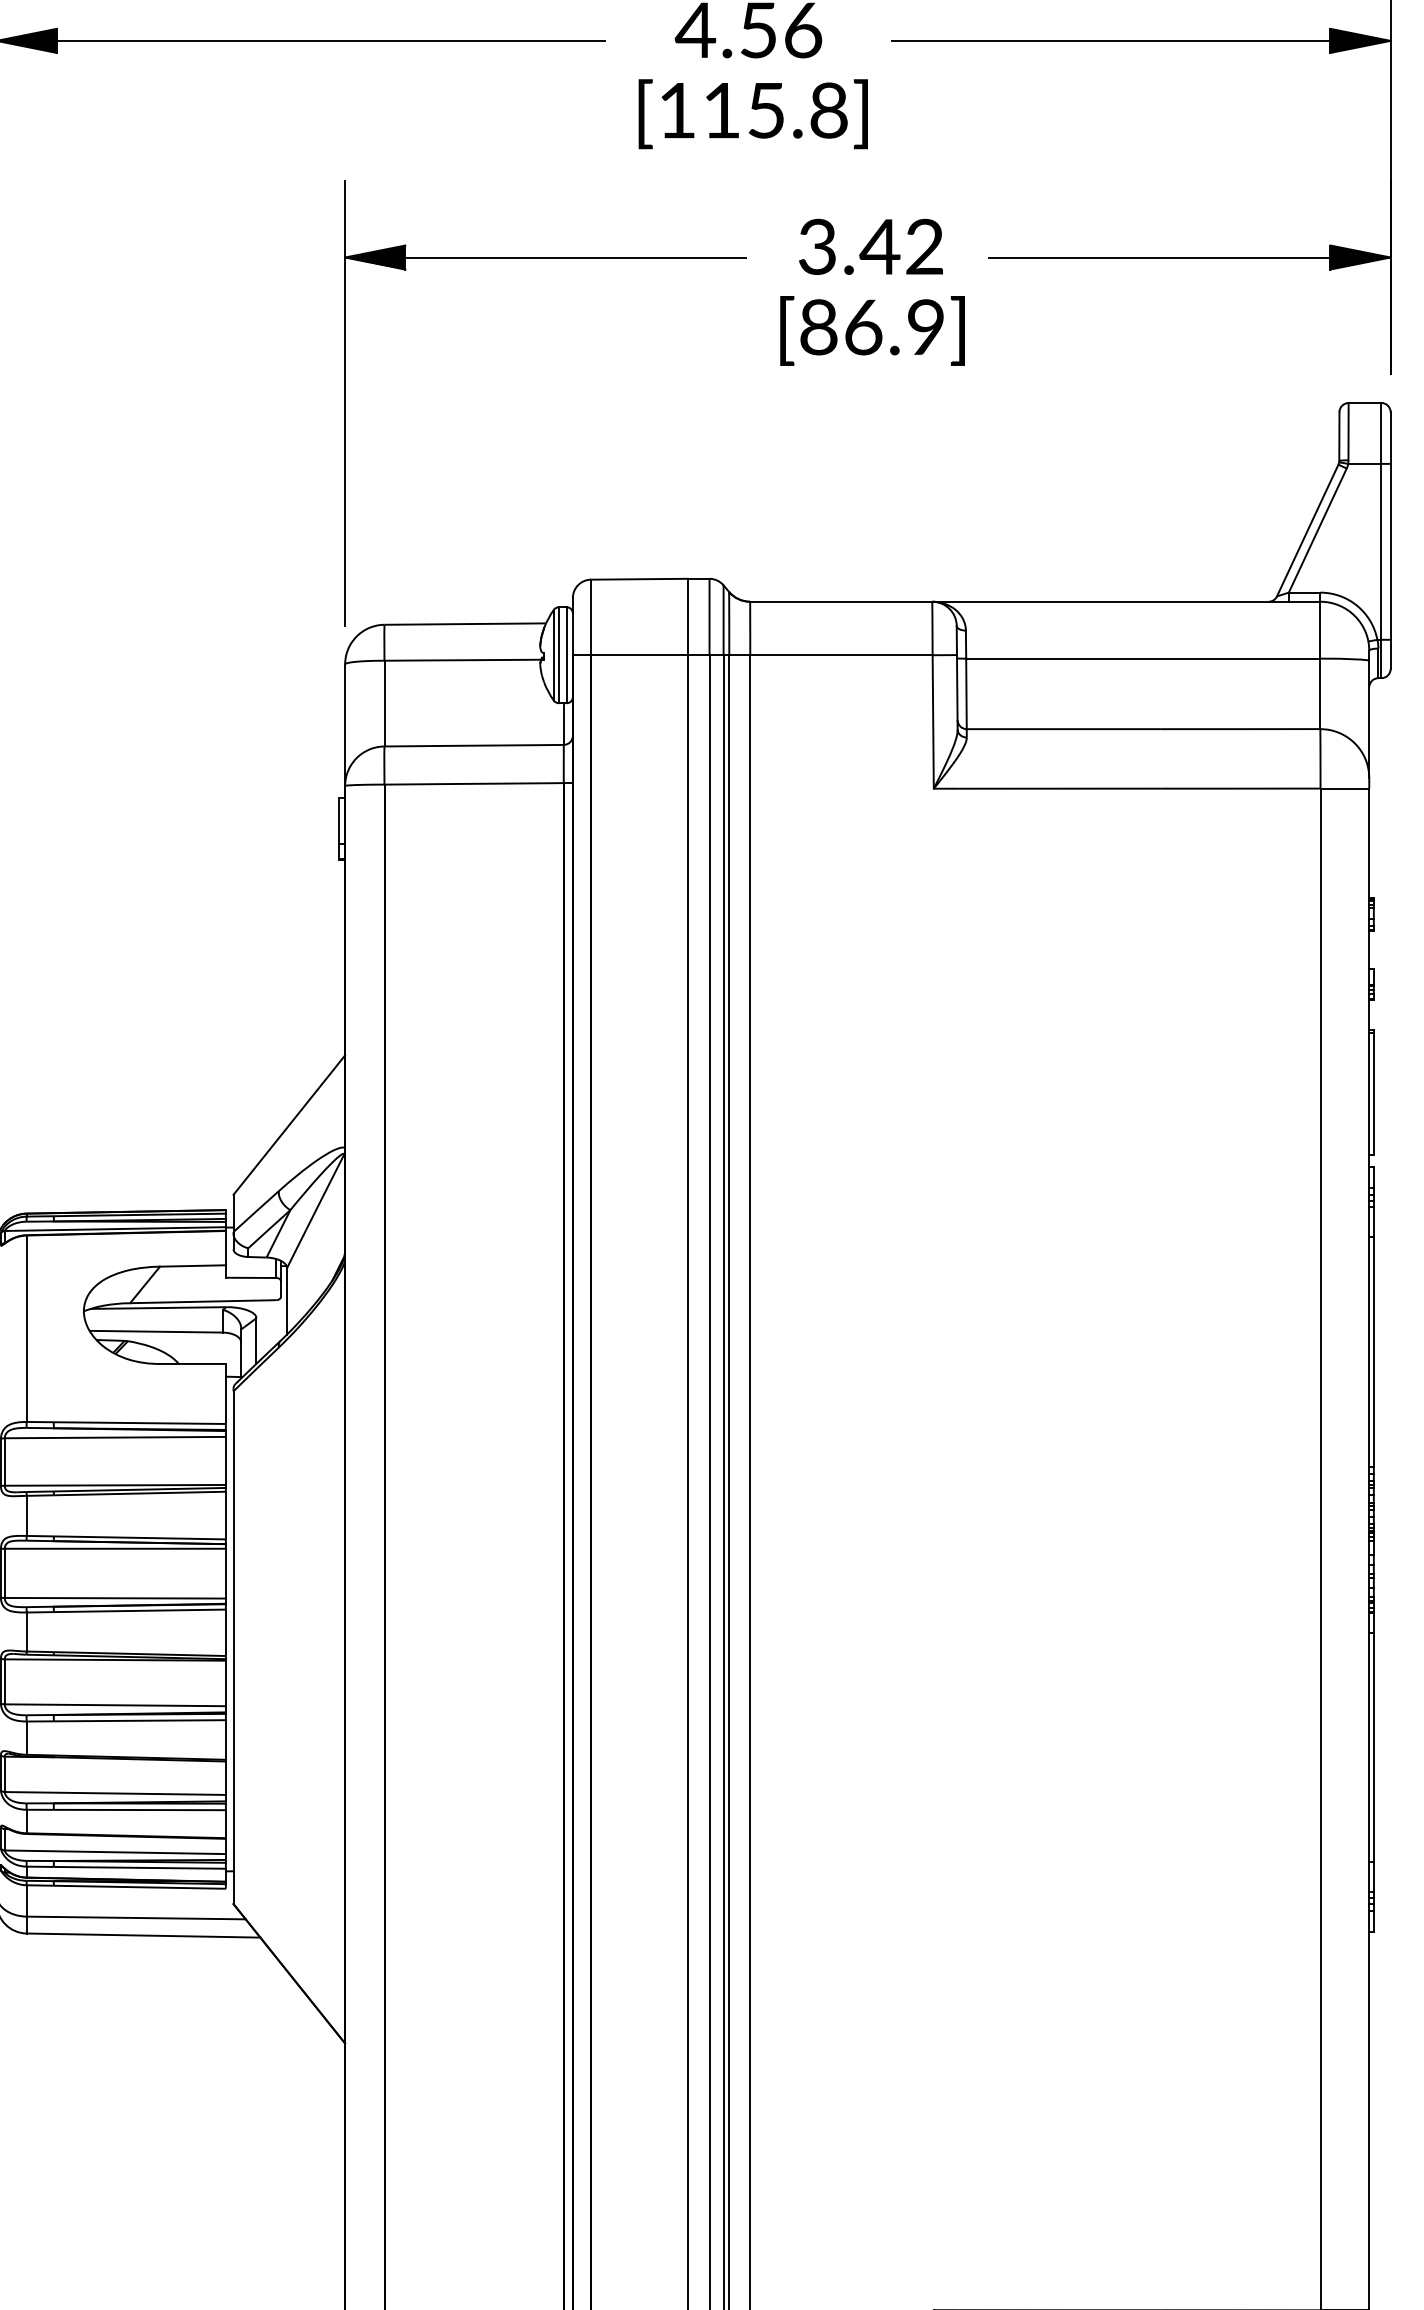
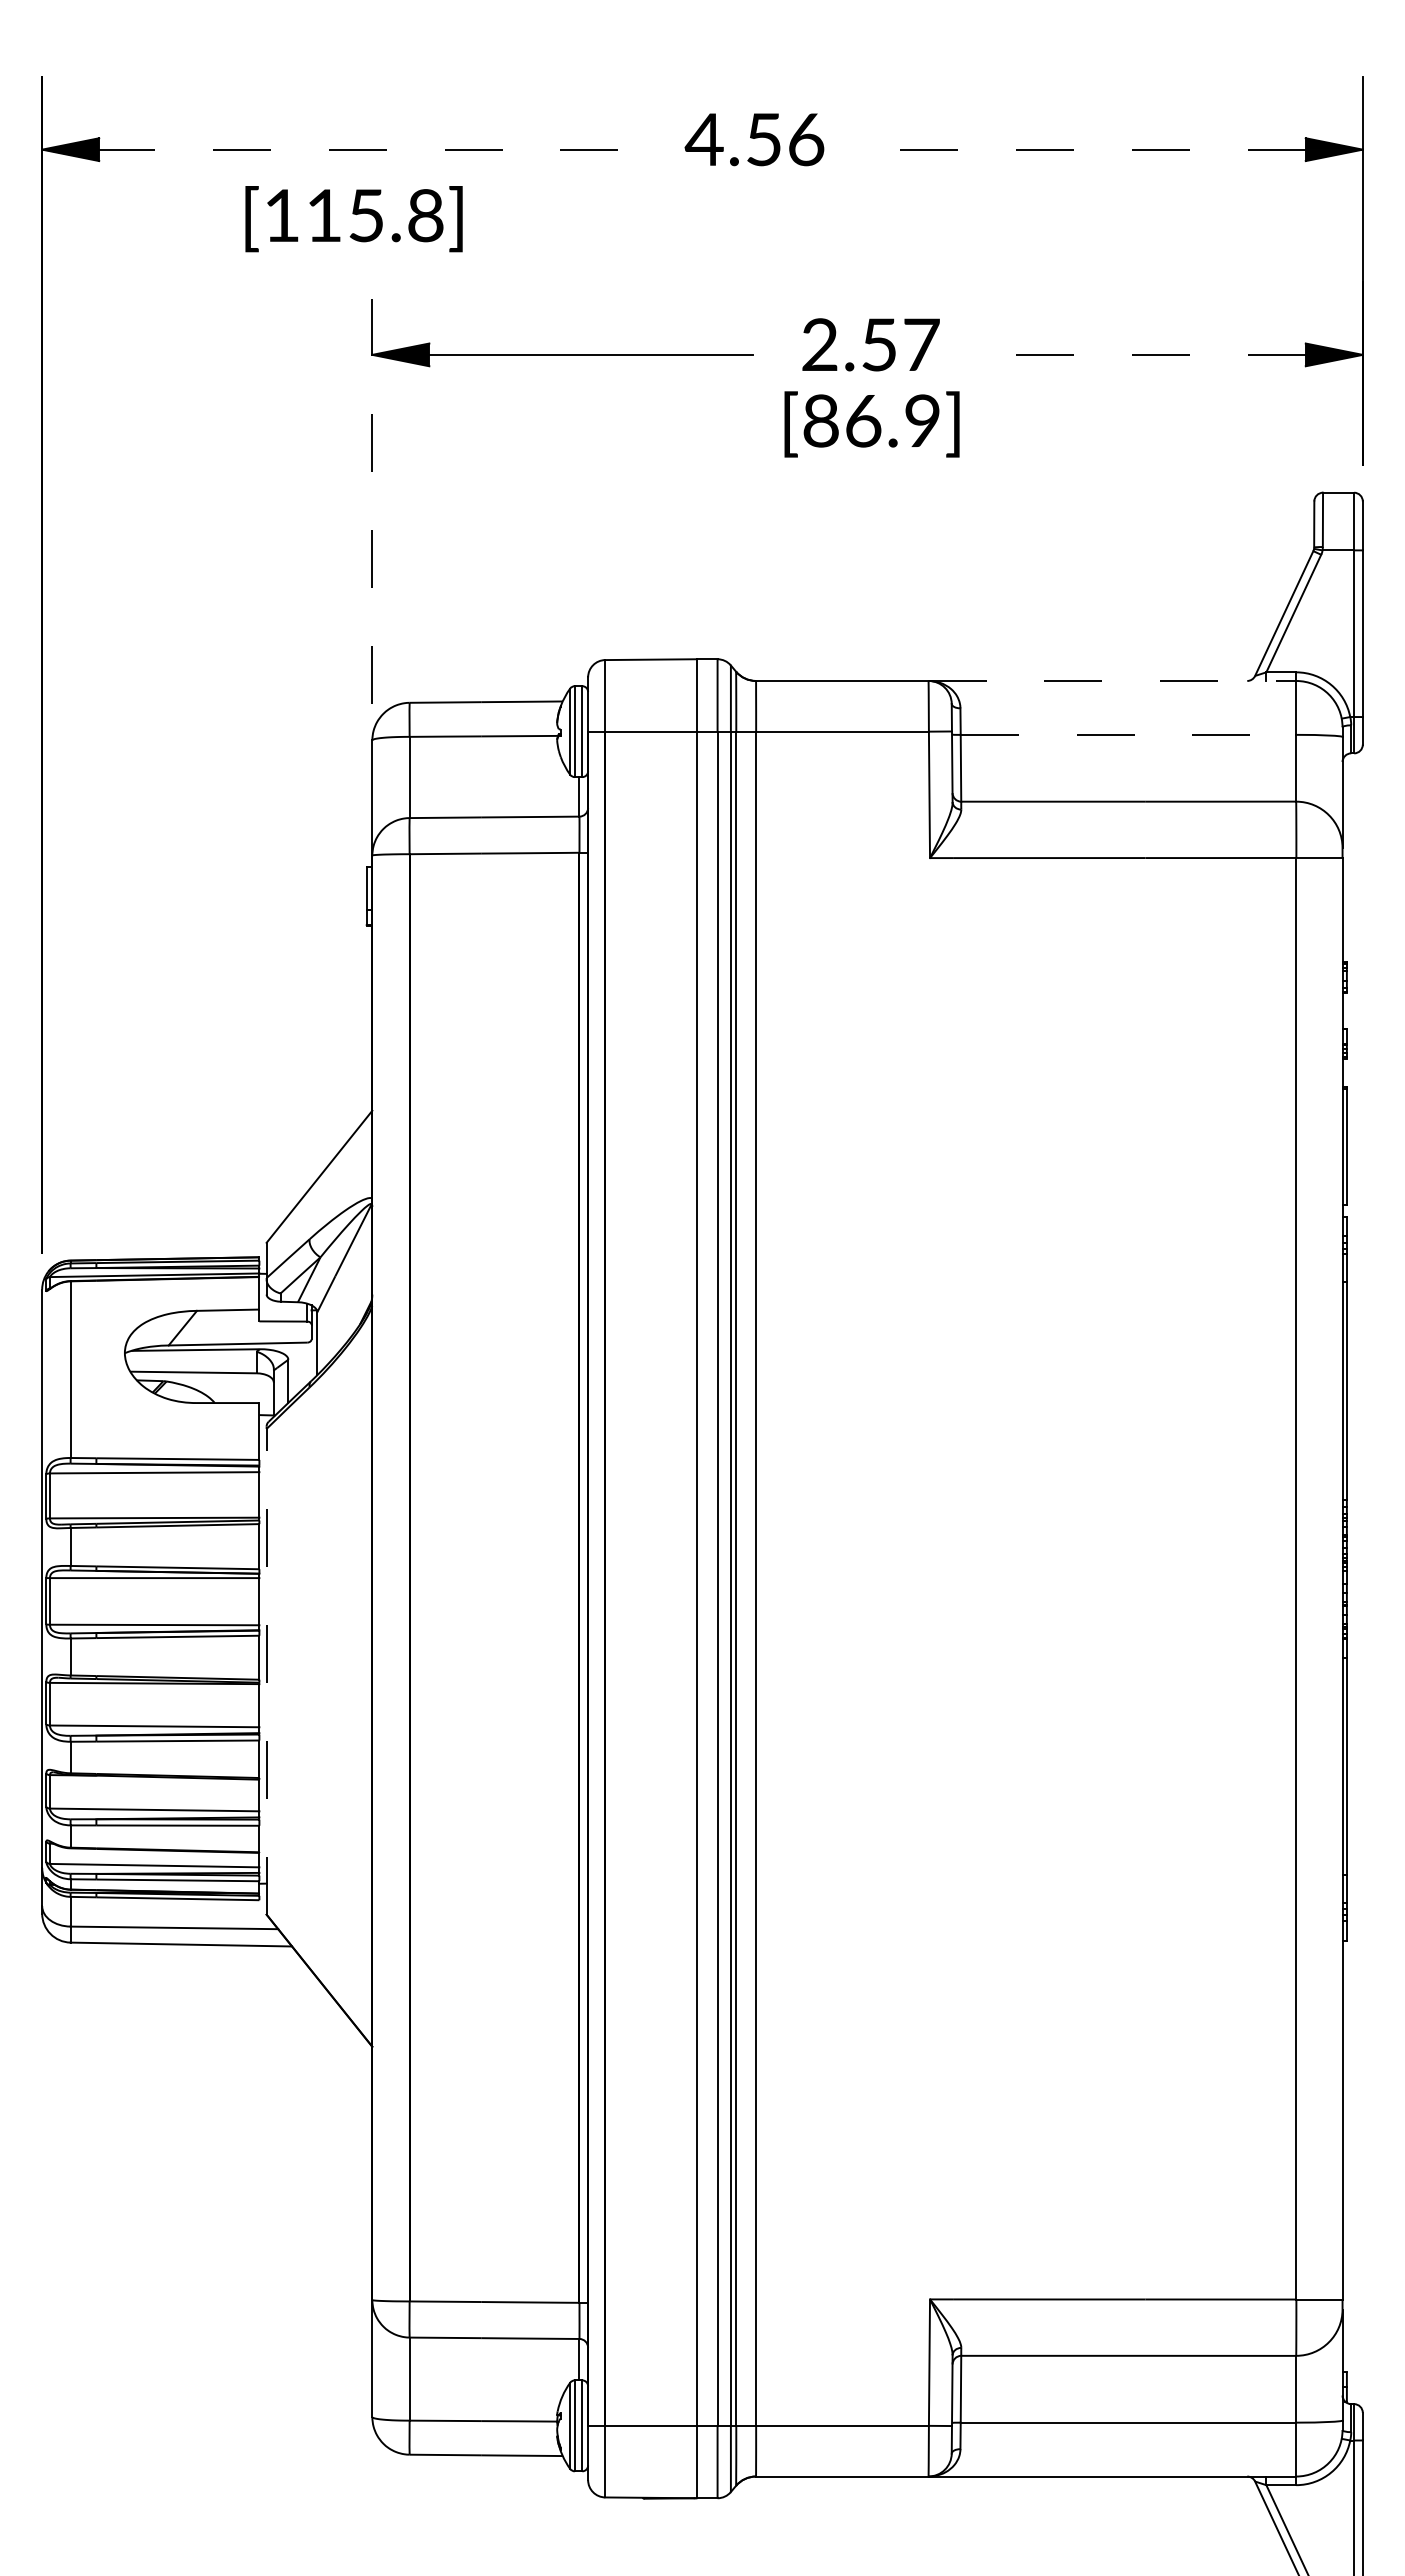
line: (330, 40) -> (358, 149), solid -> dashed
line: (1110, 40) -> (1097, 149), solid -> dashed
text: (752, 114) -> (353, 219), moved
text: (870, 246) -> (870, 344), 3.42 -> 2.57
line: (1160, 257) -> (1144, 354), solid -> dashed
line: (345, 403) -> (372, 493), solid -> dashed
line: (1126, 601) -> (1112, 680), solid -> dashed
line: (1143, 658) -> (1128, 734), solid -> dashed
line: (233, 1647) -> (266, 1671), solid -> dashed

